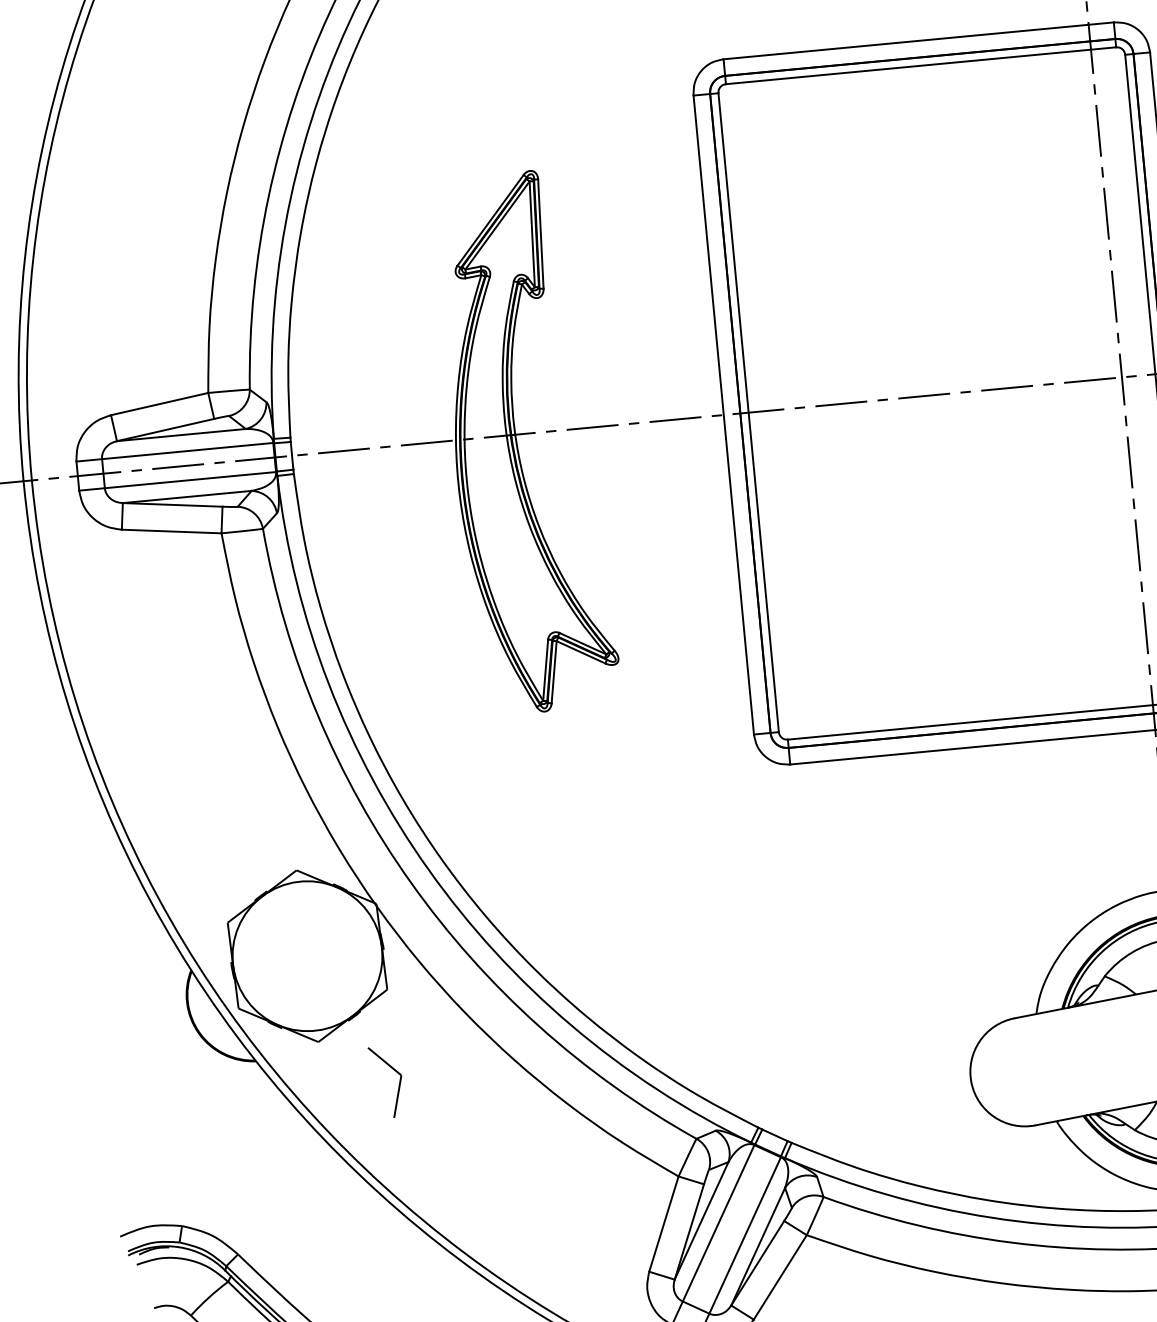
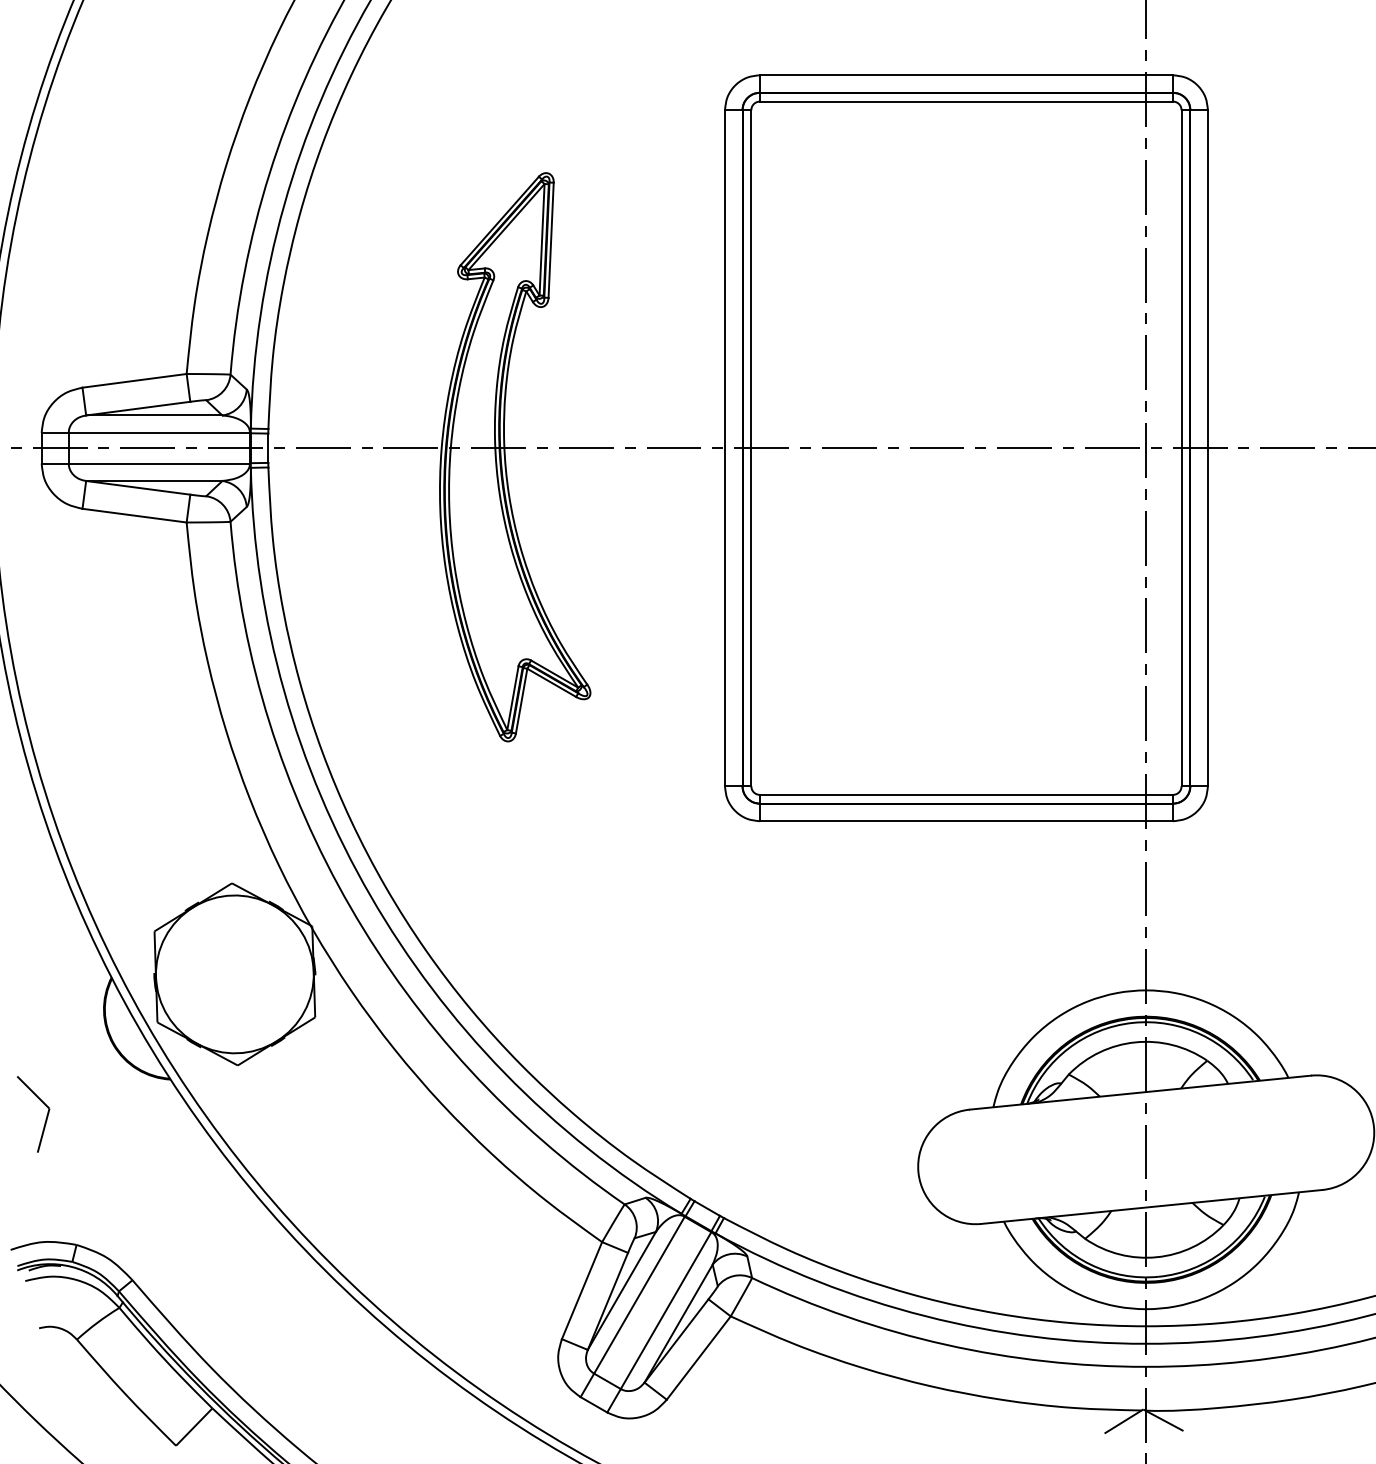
part: (398, 1085) -> (45, 1119), moved

